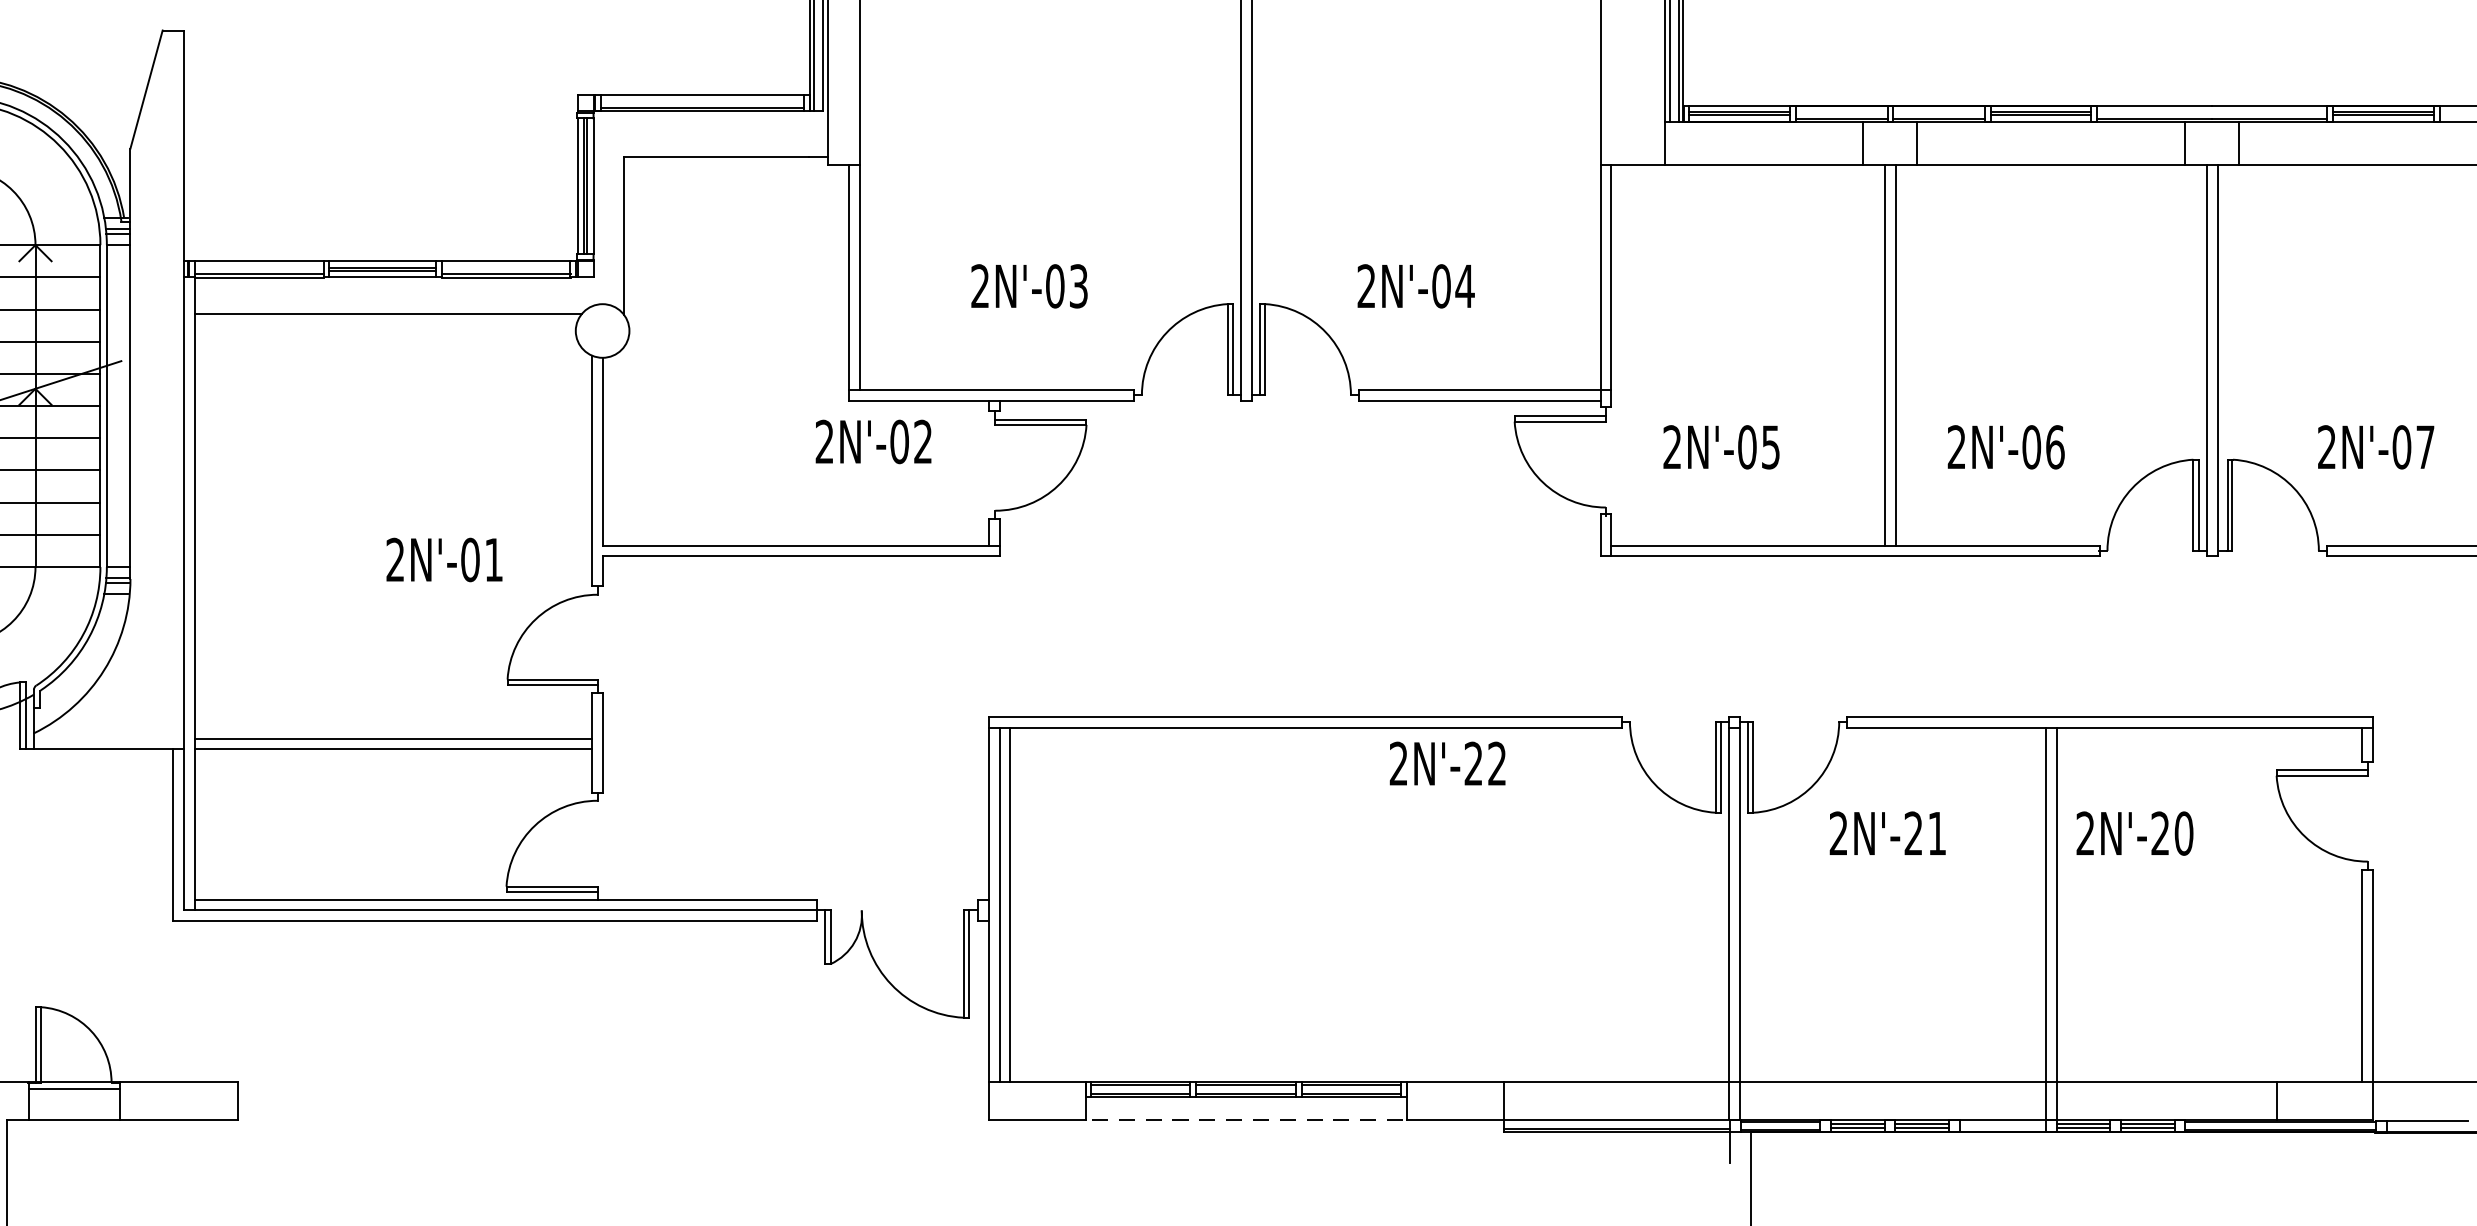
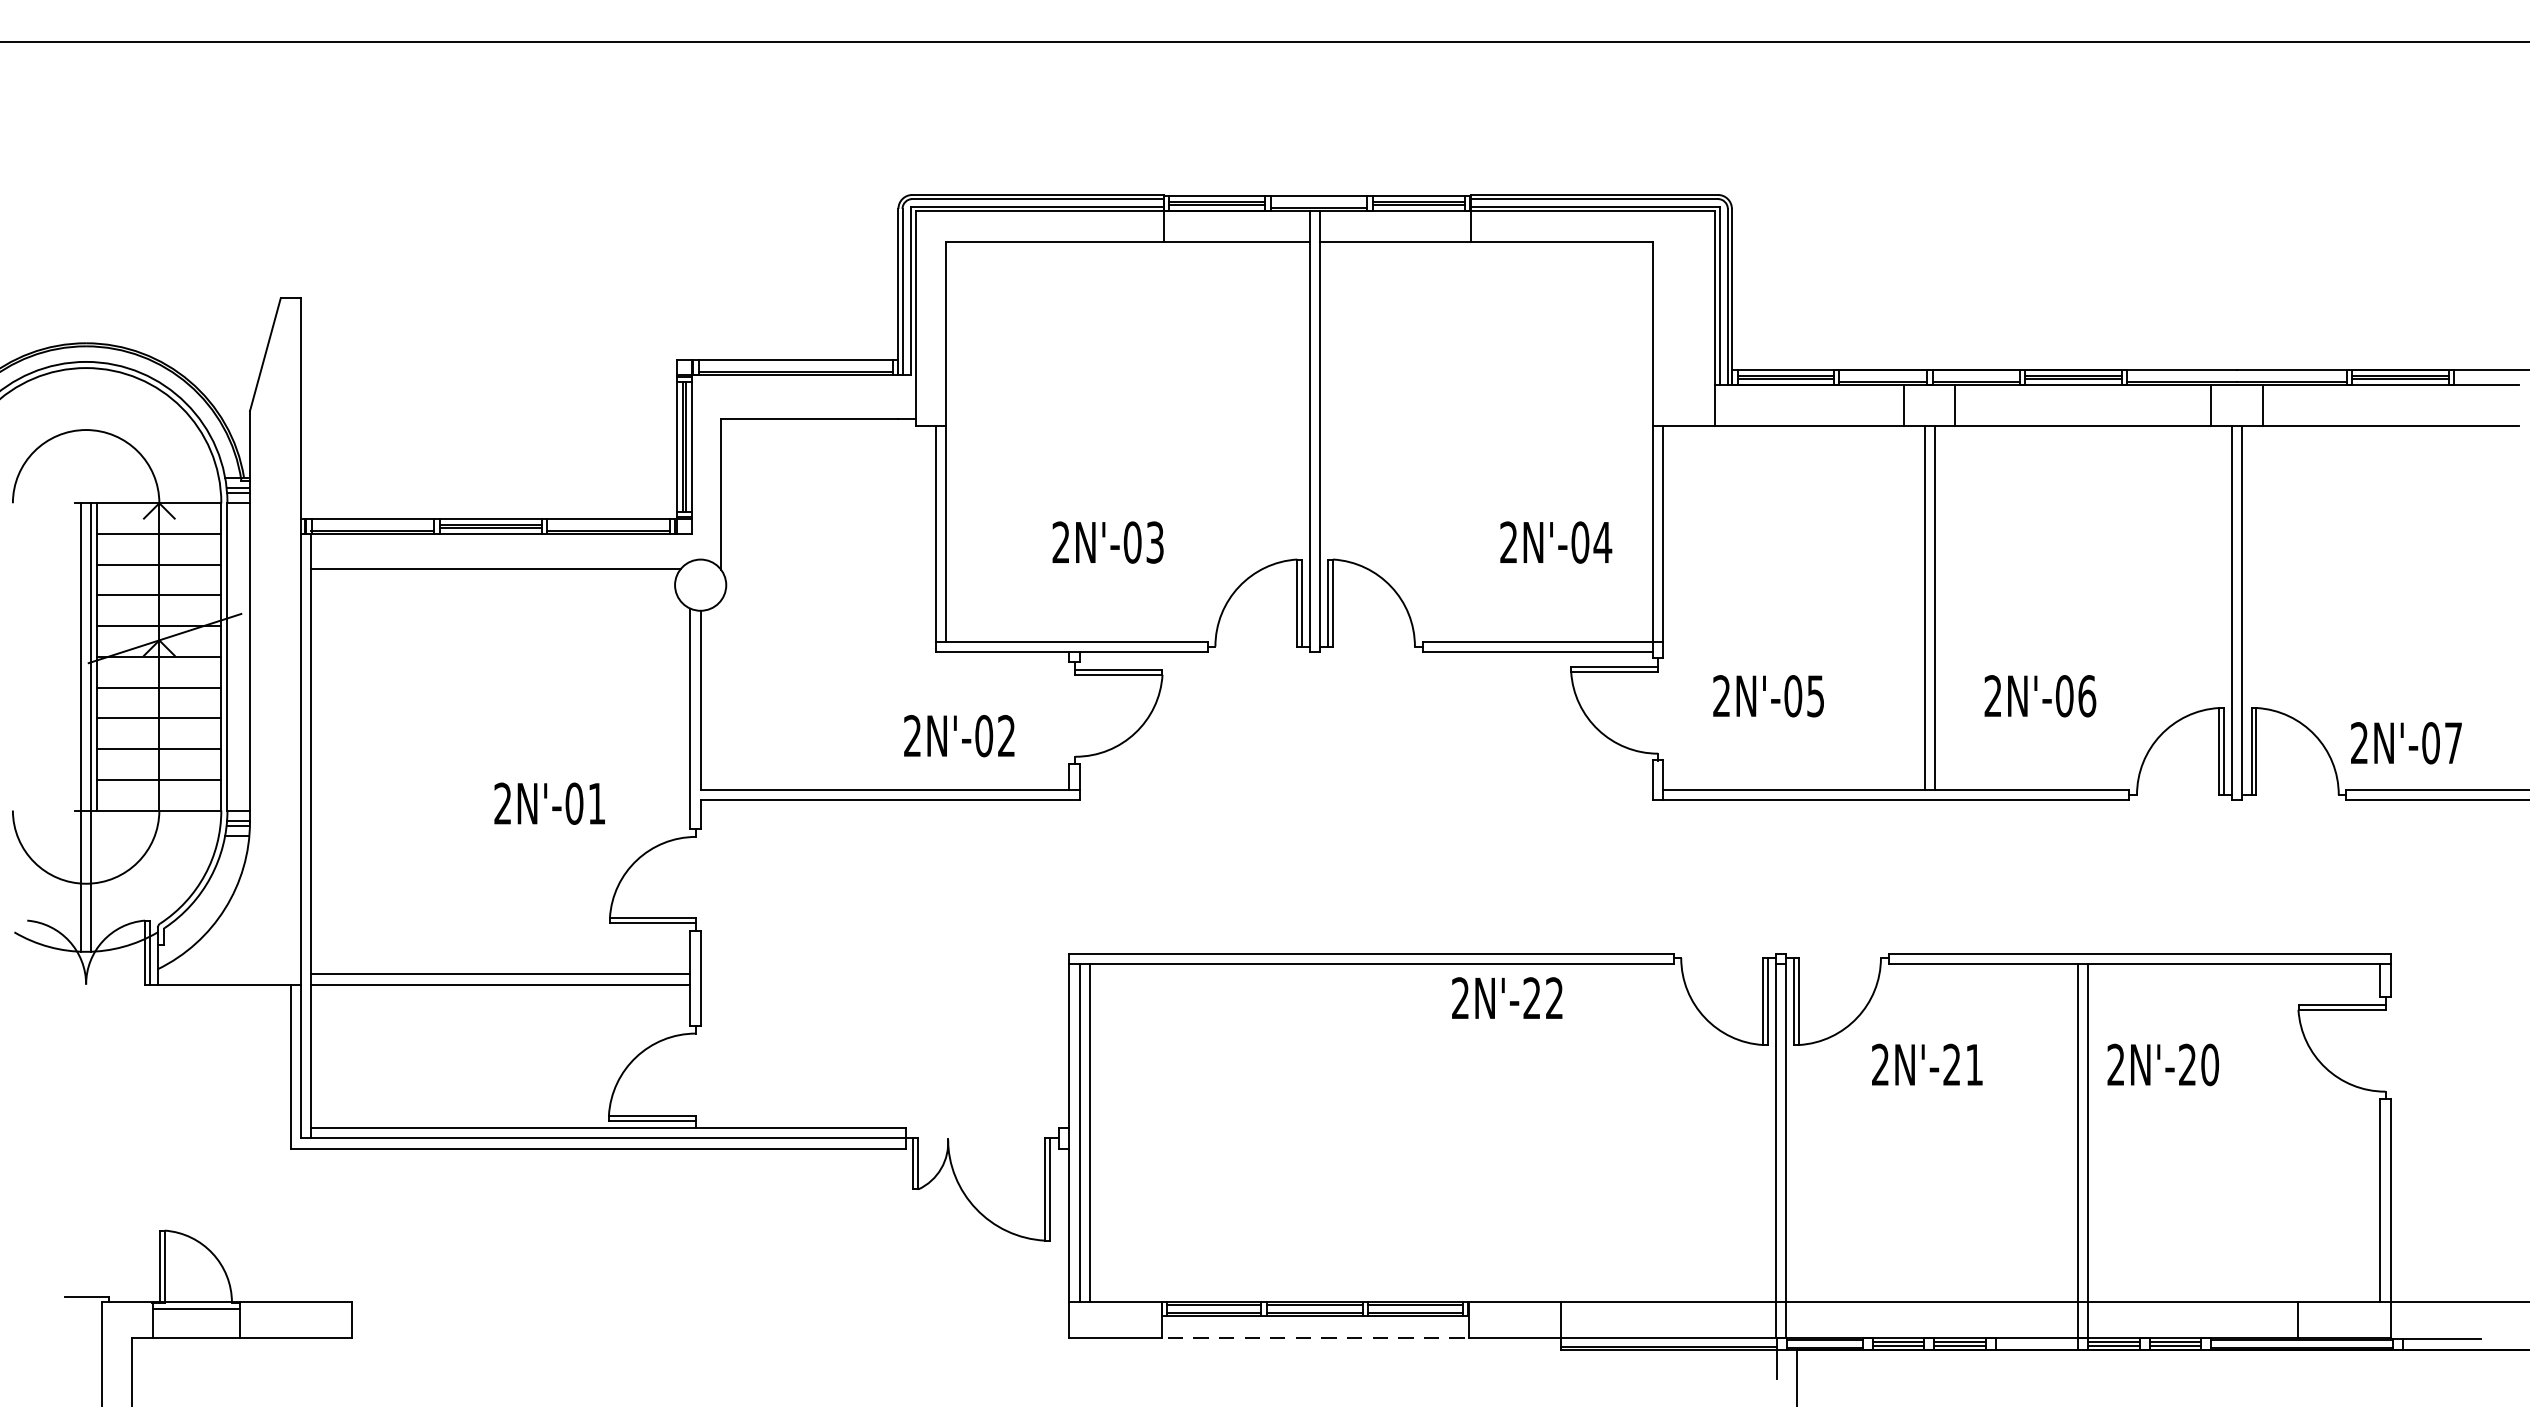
text: (1416, 286) -> (1556, 542), moved
text: (873, 442) -> (959, 736), moved
text: (2376, 447) -> (2406, 743), moved

